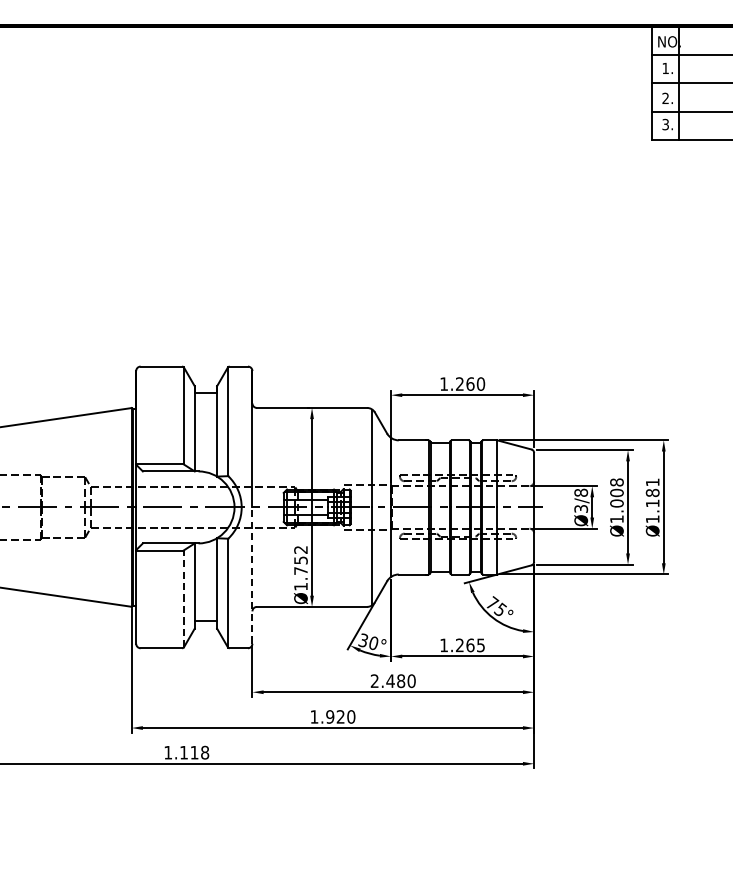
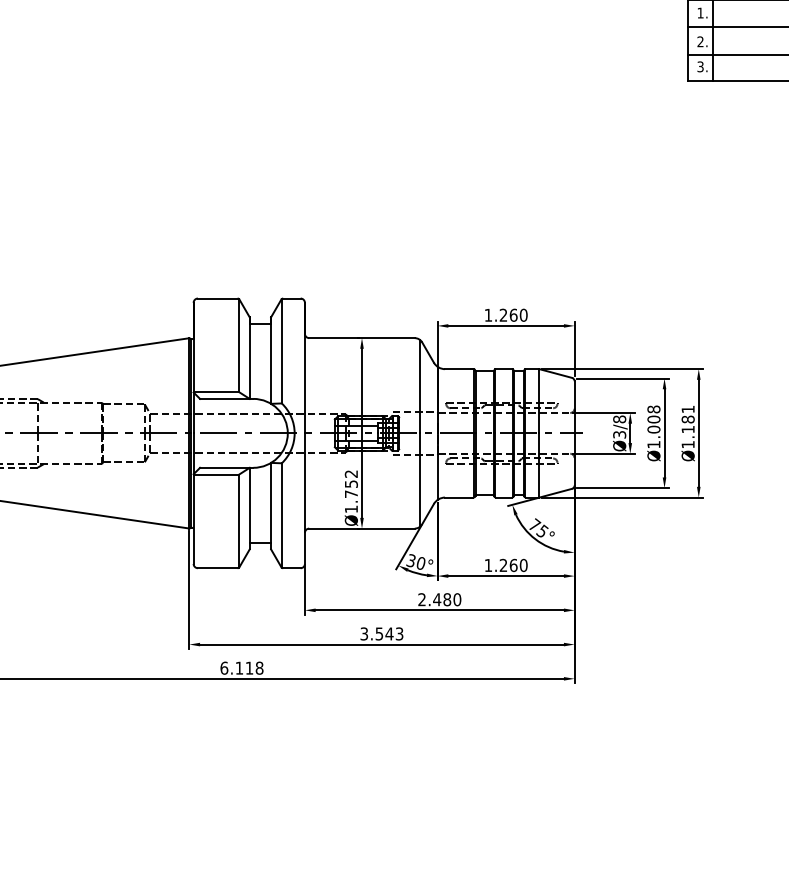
line: (251, 575) -> (304, 498), dashed -> solid
line: (184, 599) -> (239, 521), dashed -> solid
text: (480, 645) -> (523, 565), 1.265 -> 1.260
text: (332, 716) -> (381, 633), 1.920 -> 3.543
text: (168, 751) -> (224, 667), 1.118 -> 6.118

